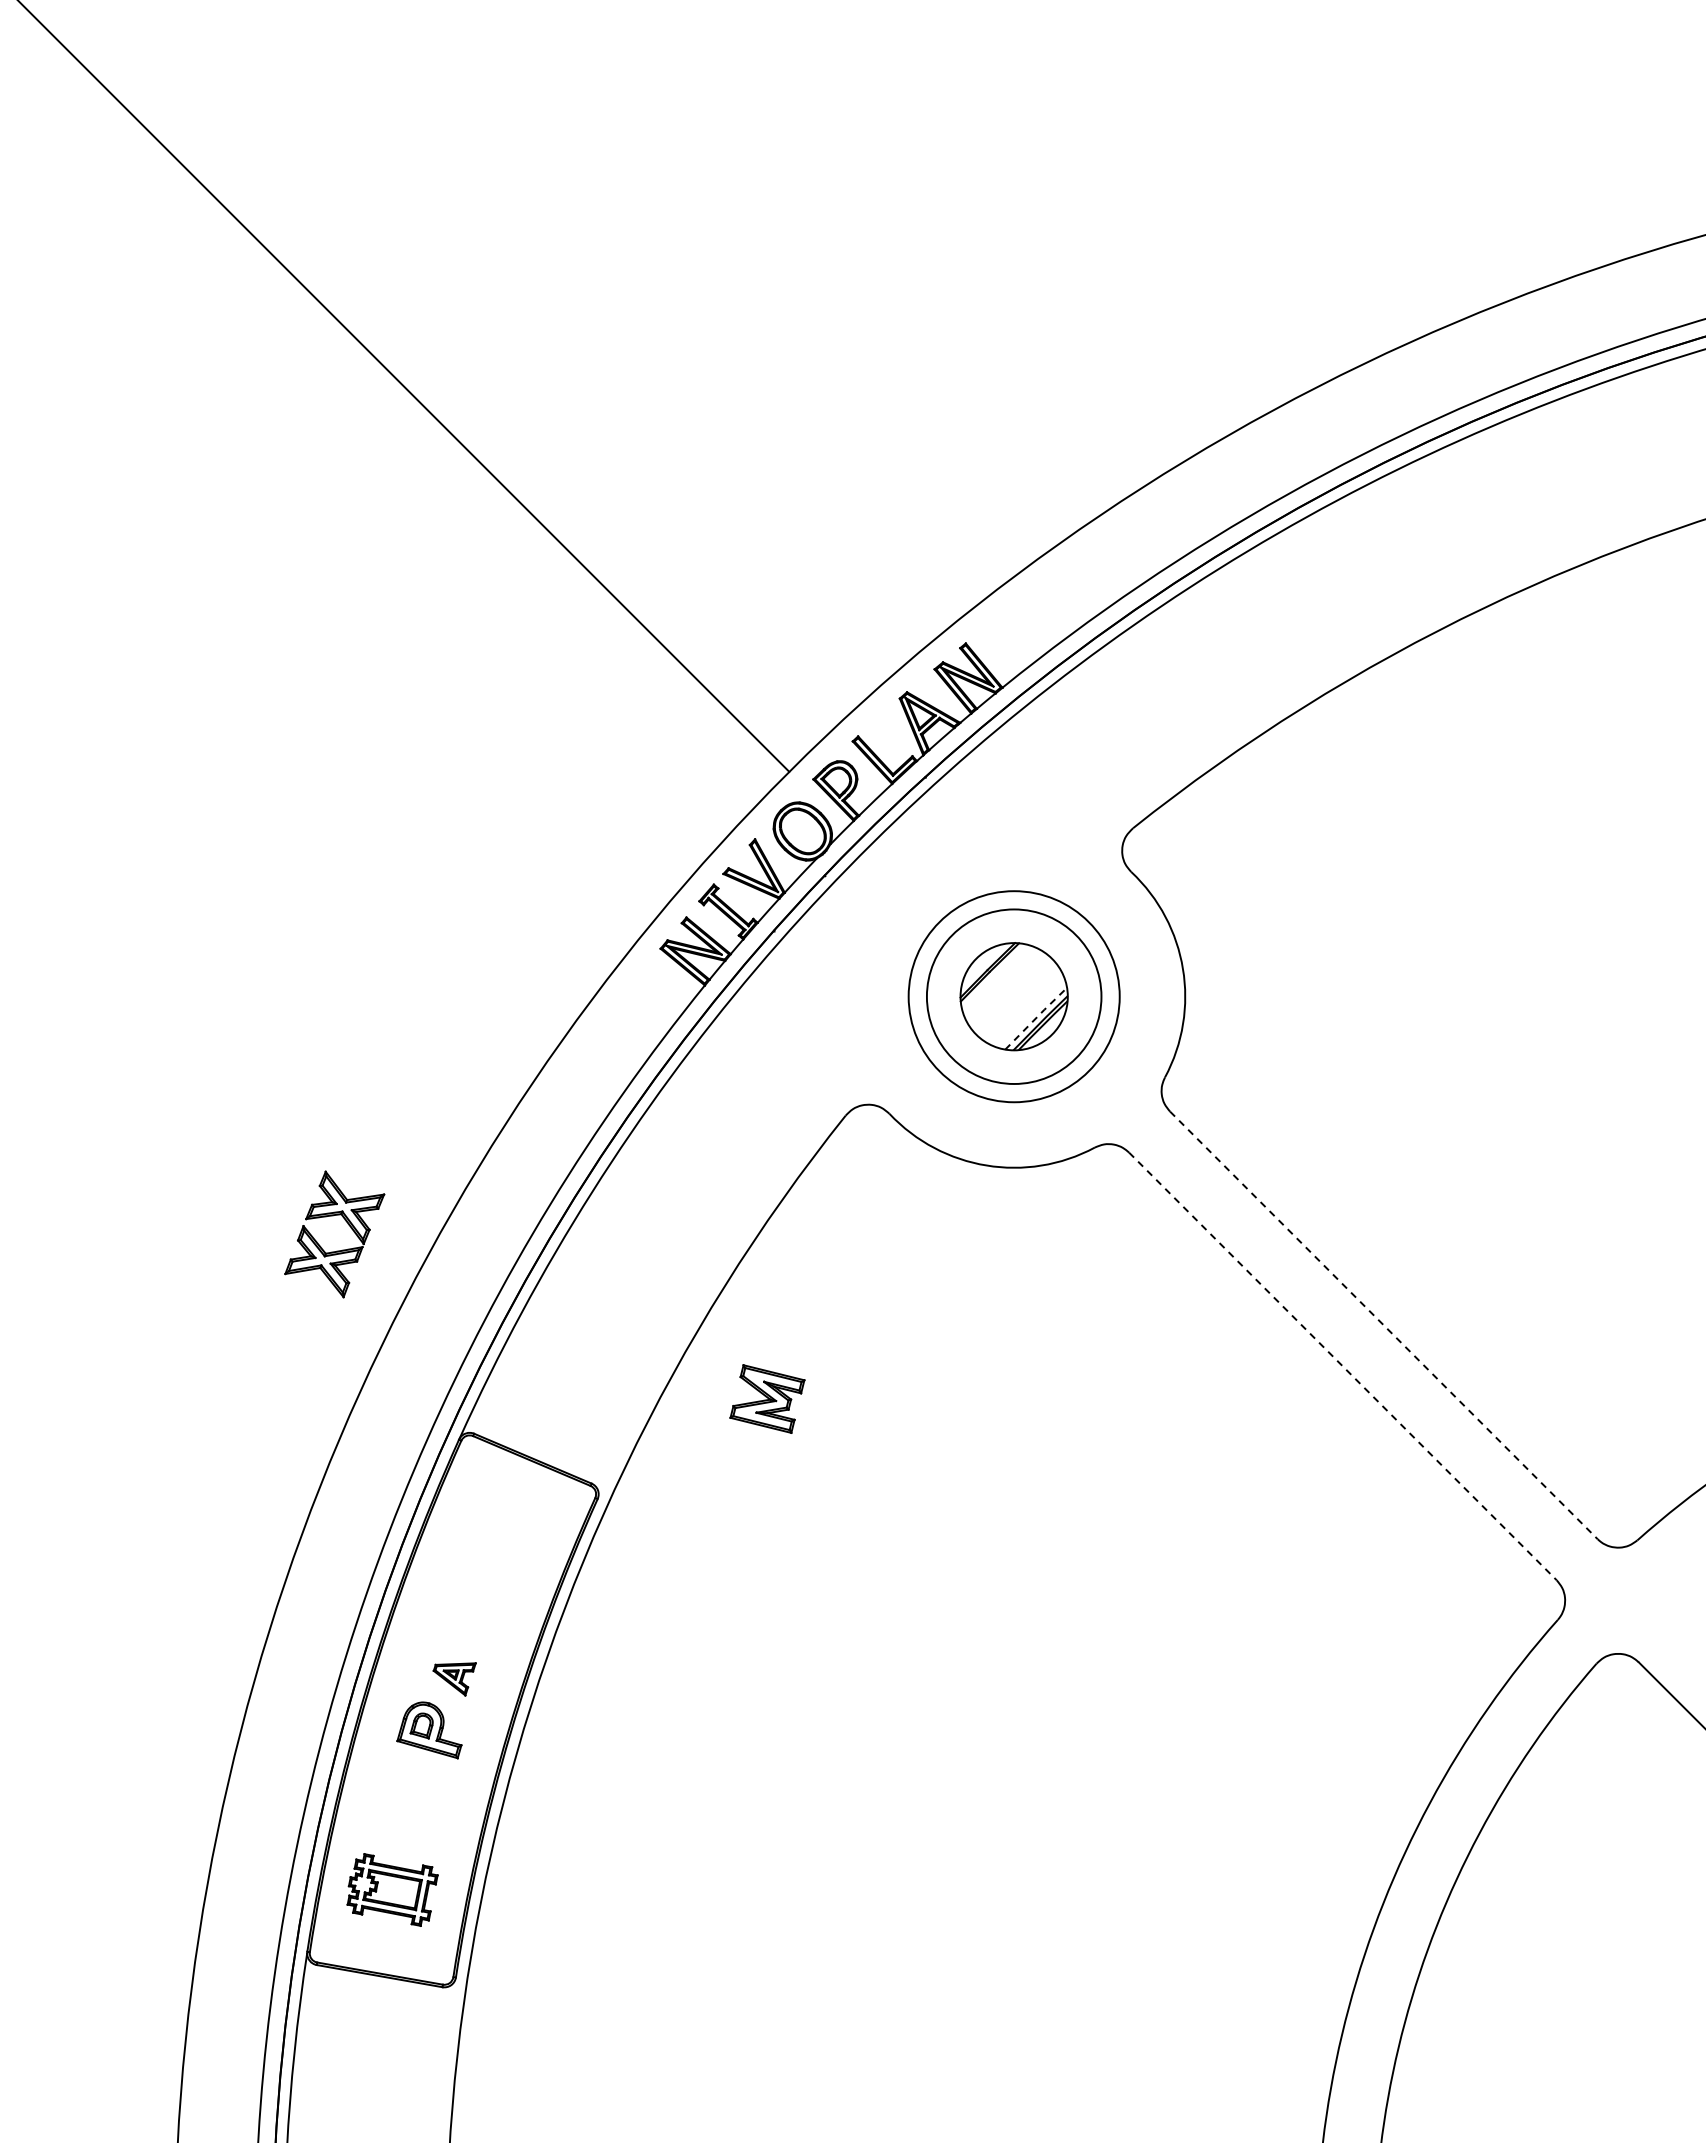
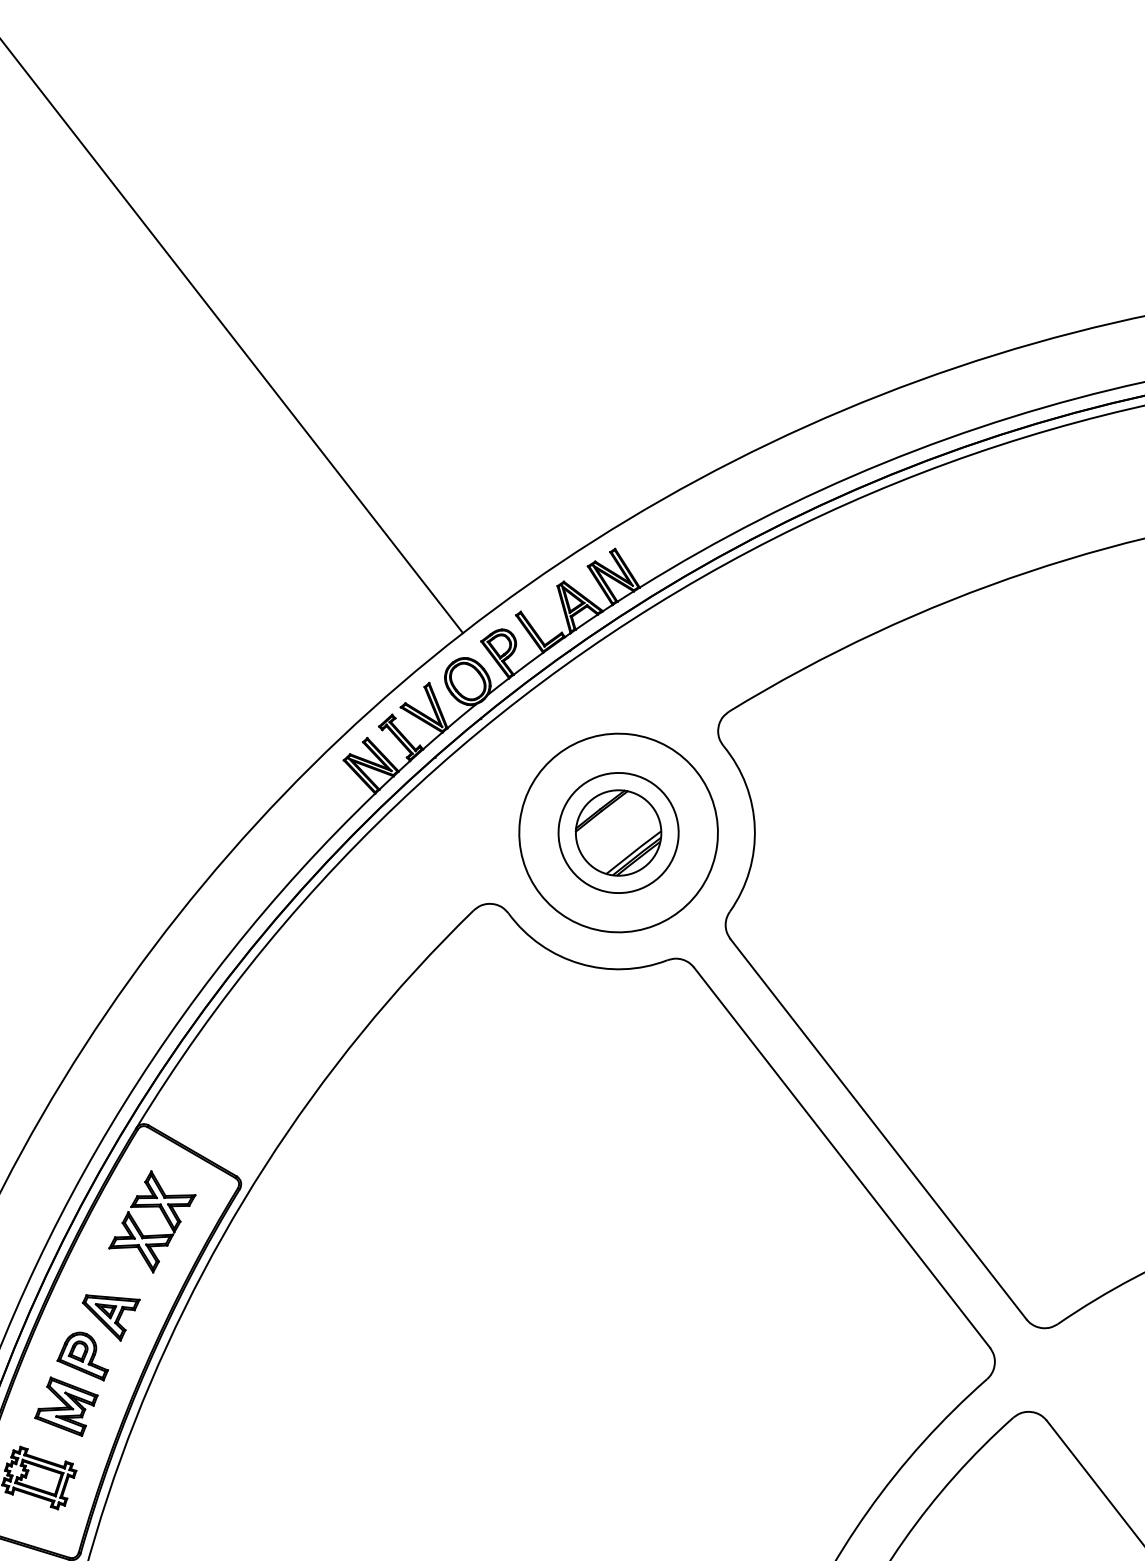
circle: (1013, 996) -> (618, 832), size x0.71
circle: (1013, 996) -> (618, 832), size x1.43
line: (1036, 1017) -> (634, 851), dashed -> solid
part: (336, 1250) -> (152, 1234), moved
line: (1384, 1325) -> (879, 1129), dashed -> solid
line: (1343, 1366) -> (842, 1157), dashed -> solid
part: (767, 1398) -> (66, 1406), moved
part: (454, 1679) -> (108, 1317), size x1.67

